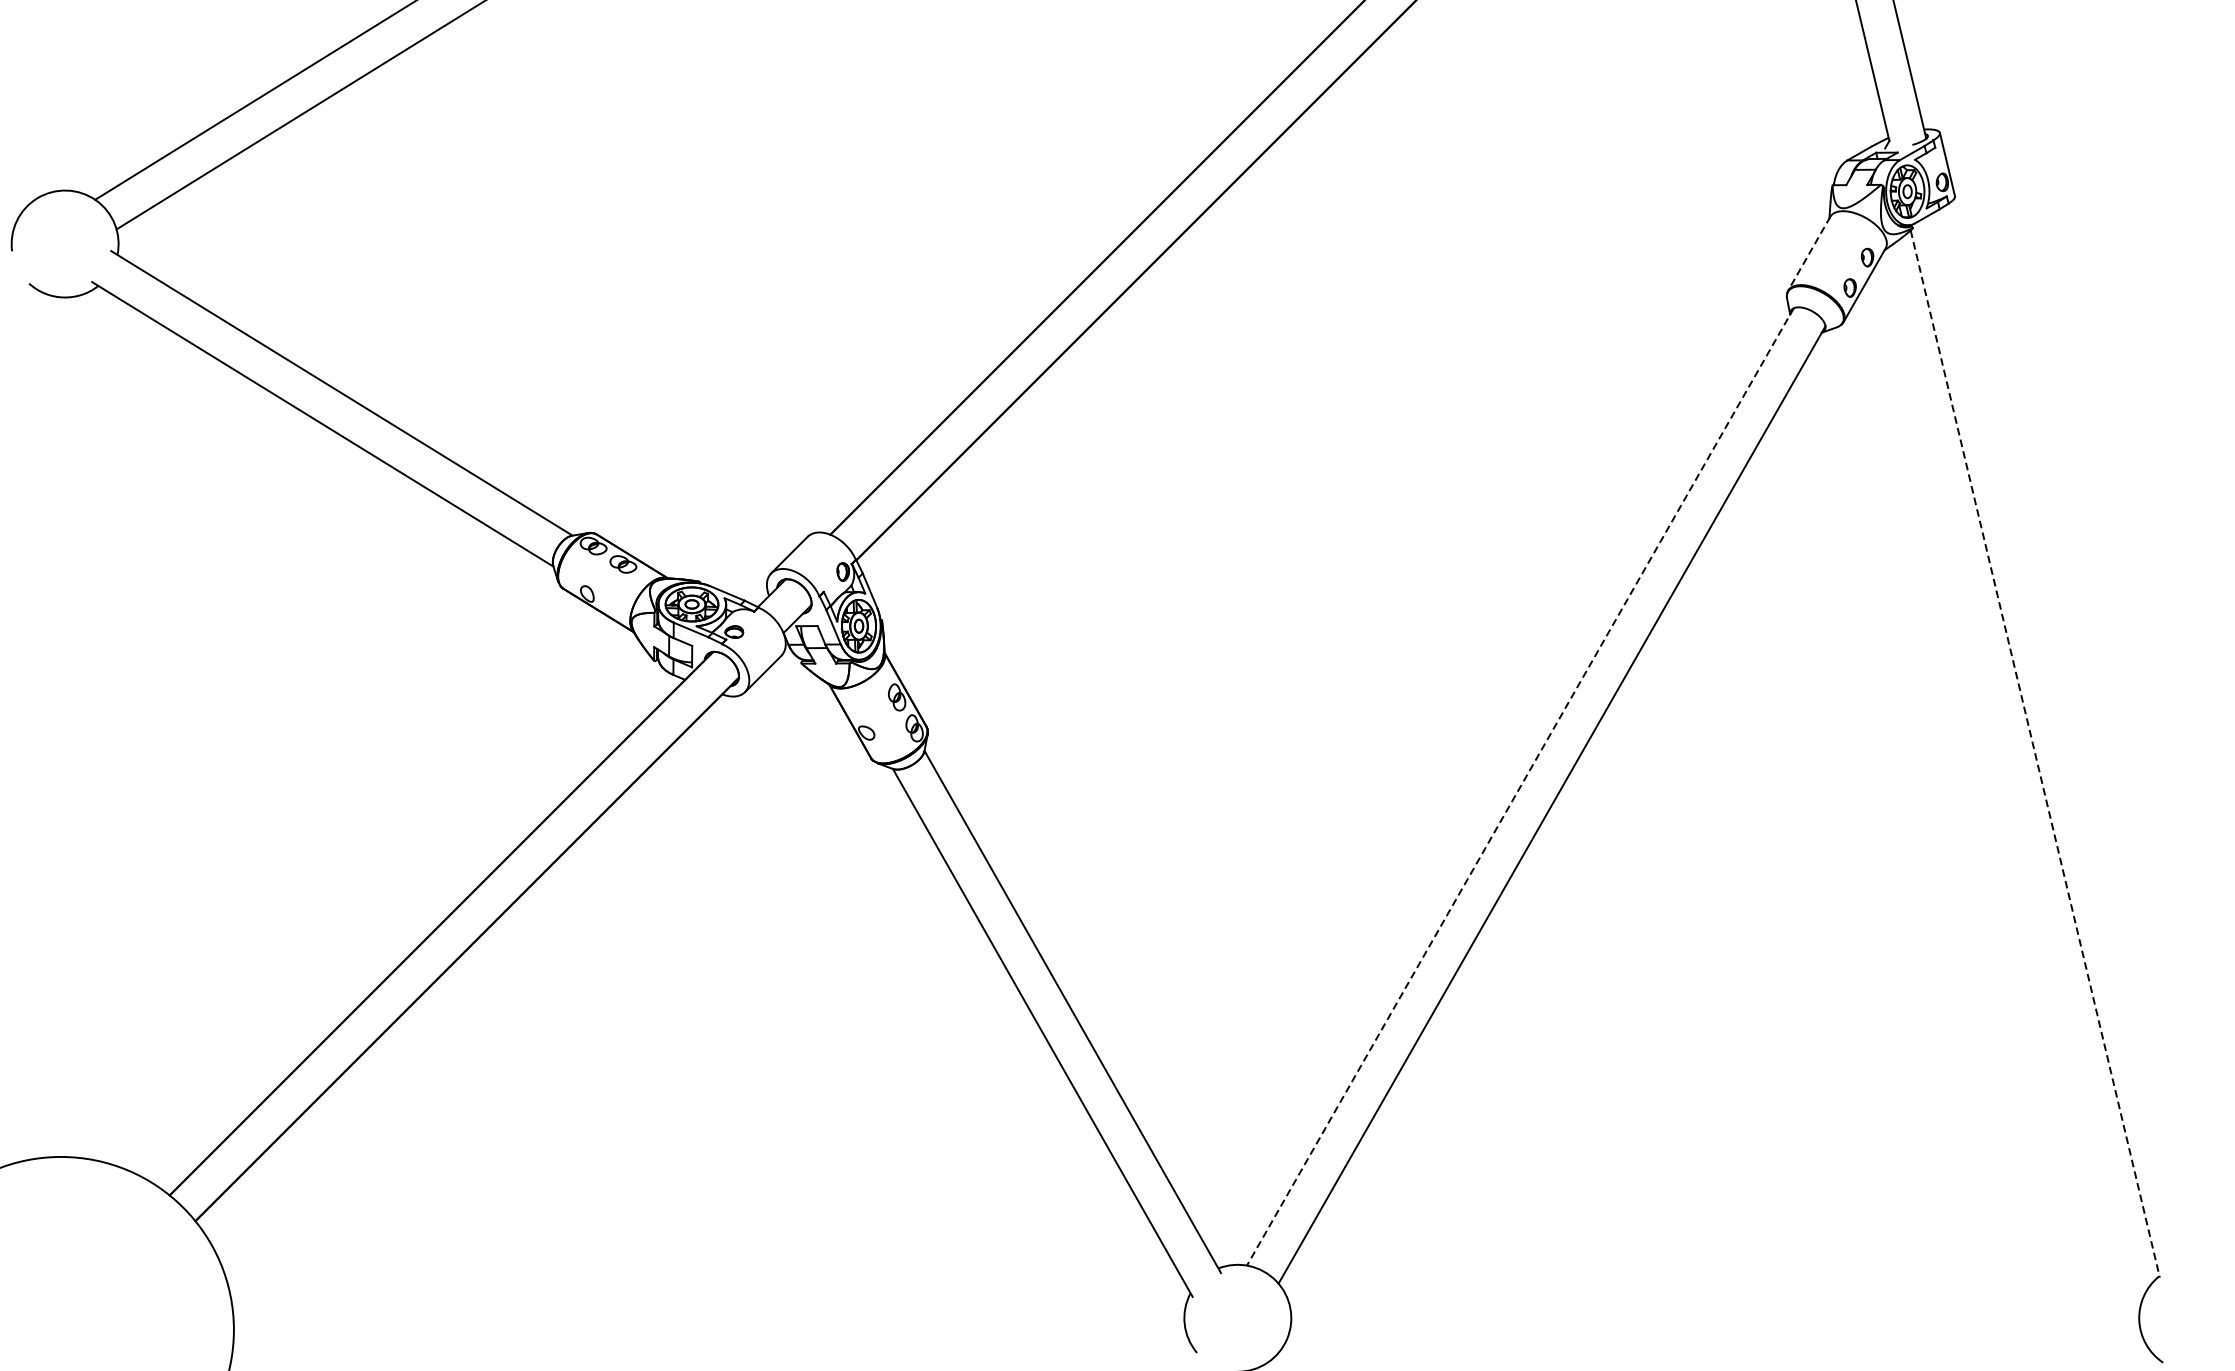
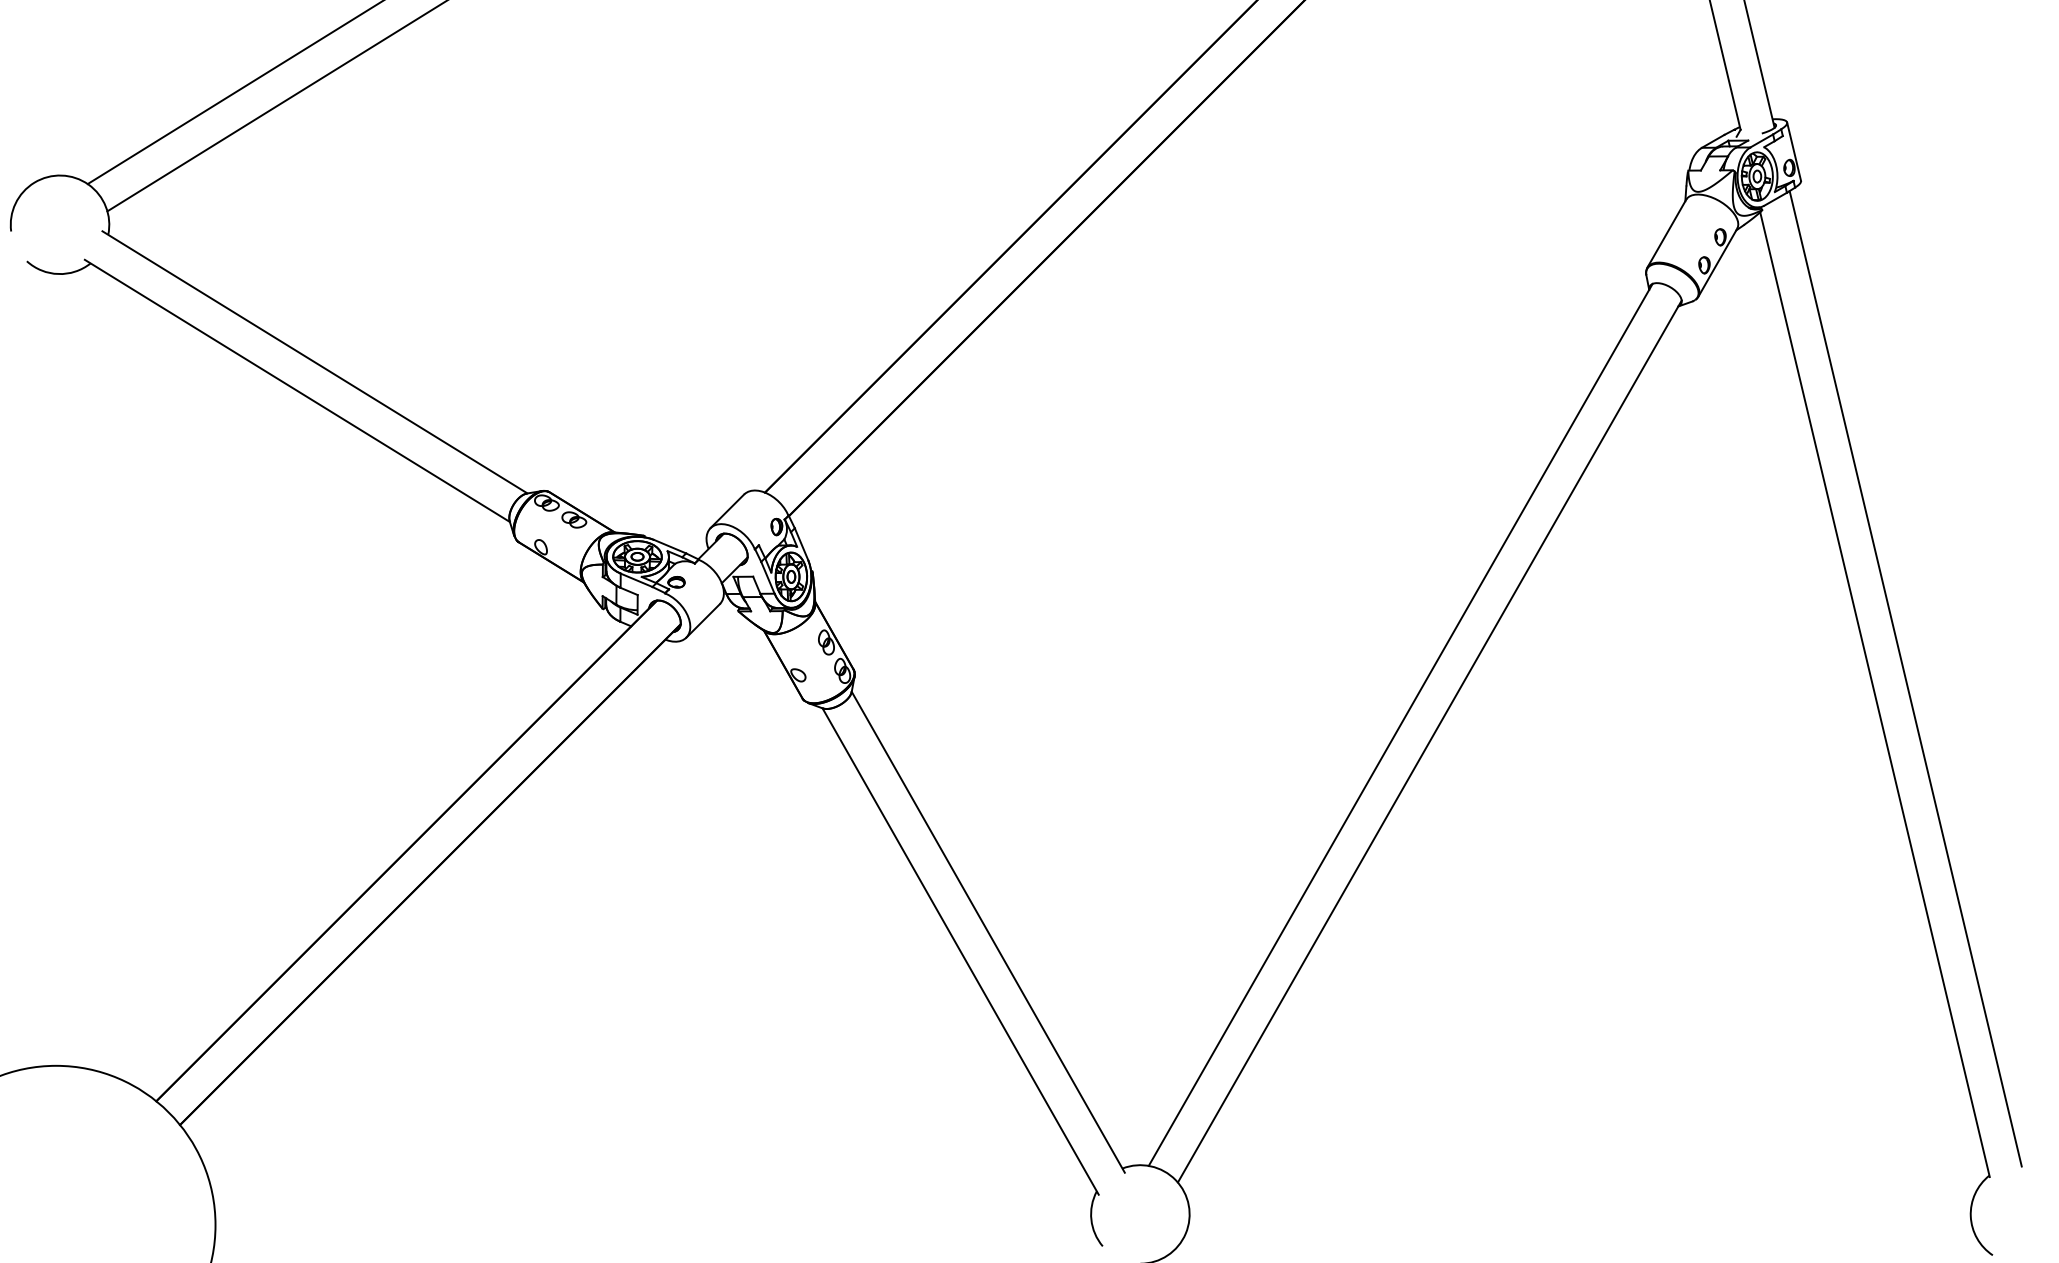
line: (1808, 254) -> (1666, 234), dashed -> solid
line: (2068, 736) -> (1905, 678), added
line: (2035, 753) -> (1875, 694), dashed -> solid
line: (1520, 786) -> (1400, 724), dashed -> solid

